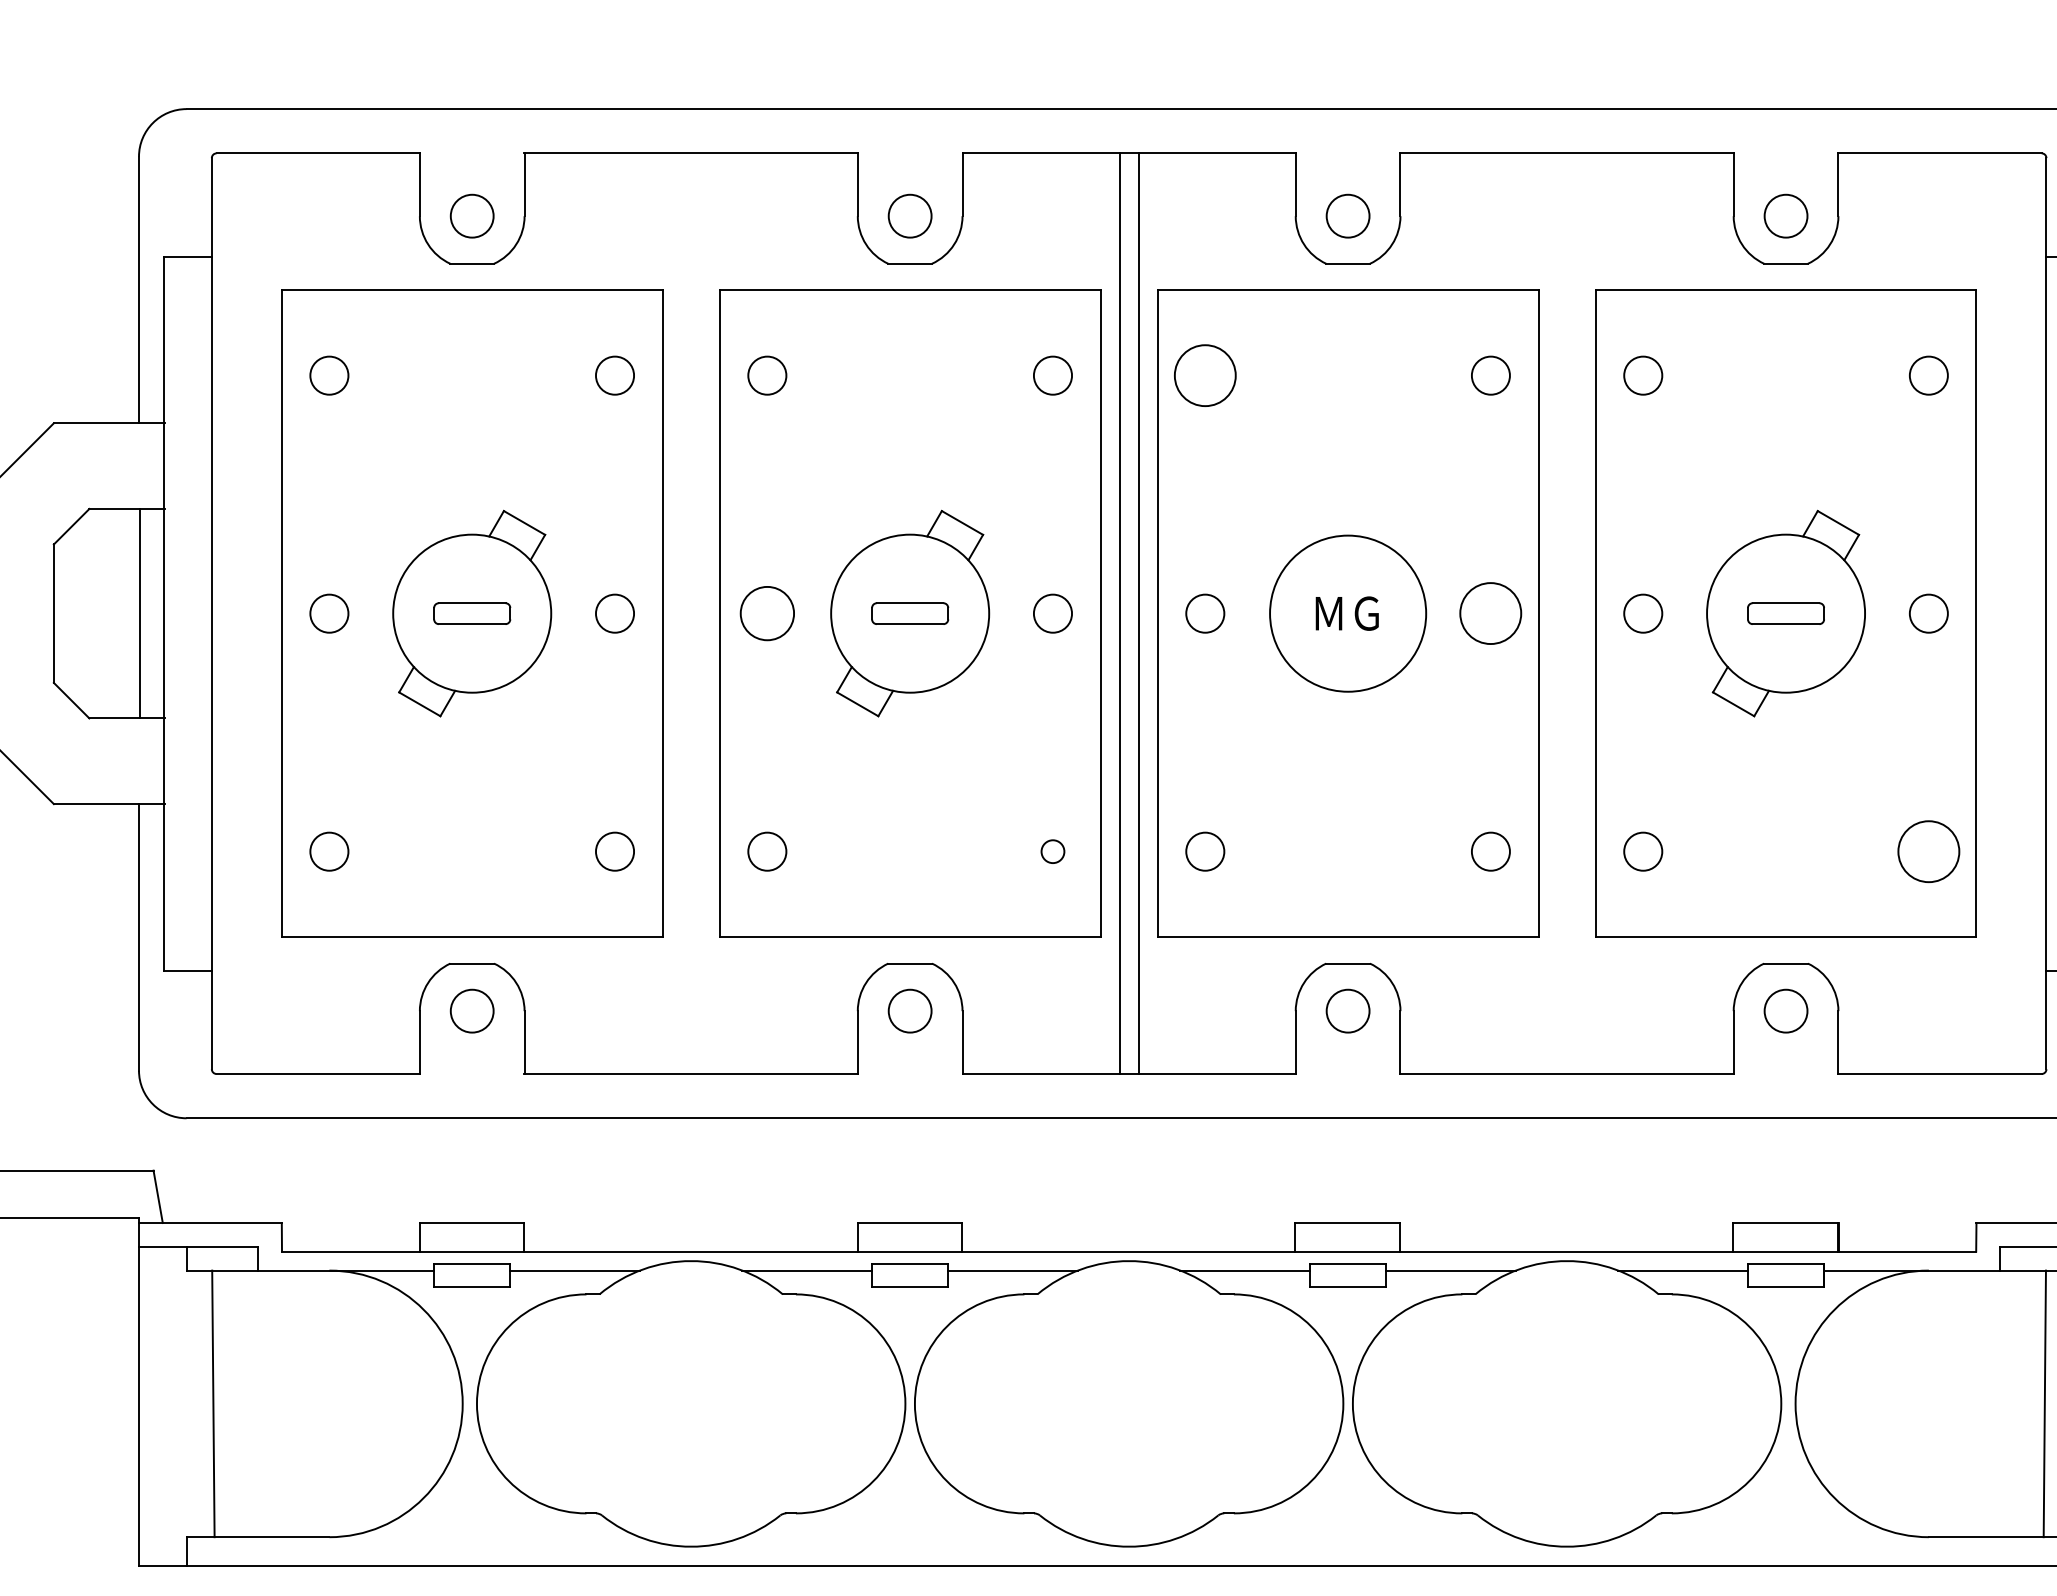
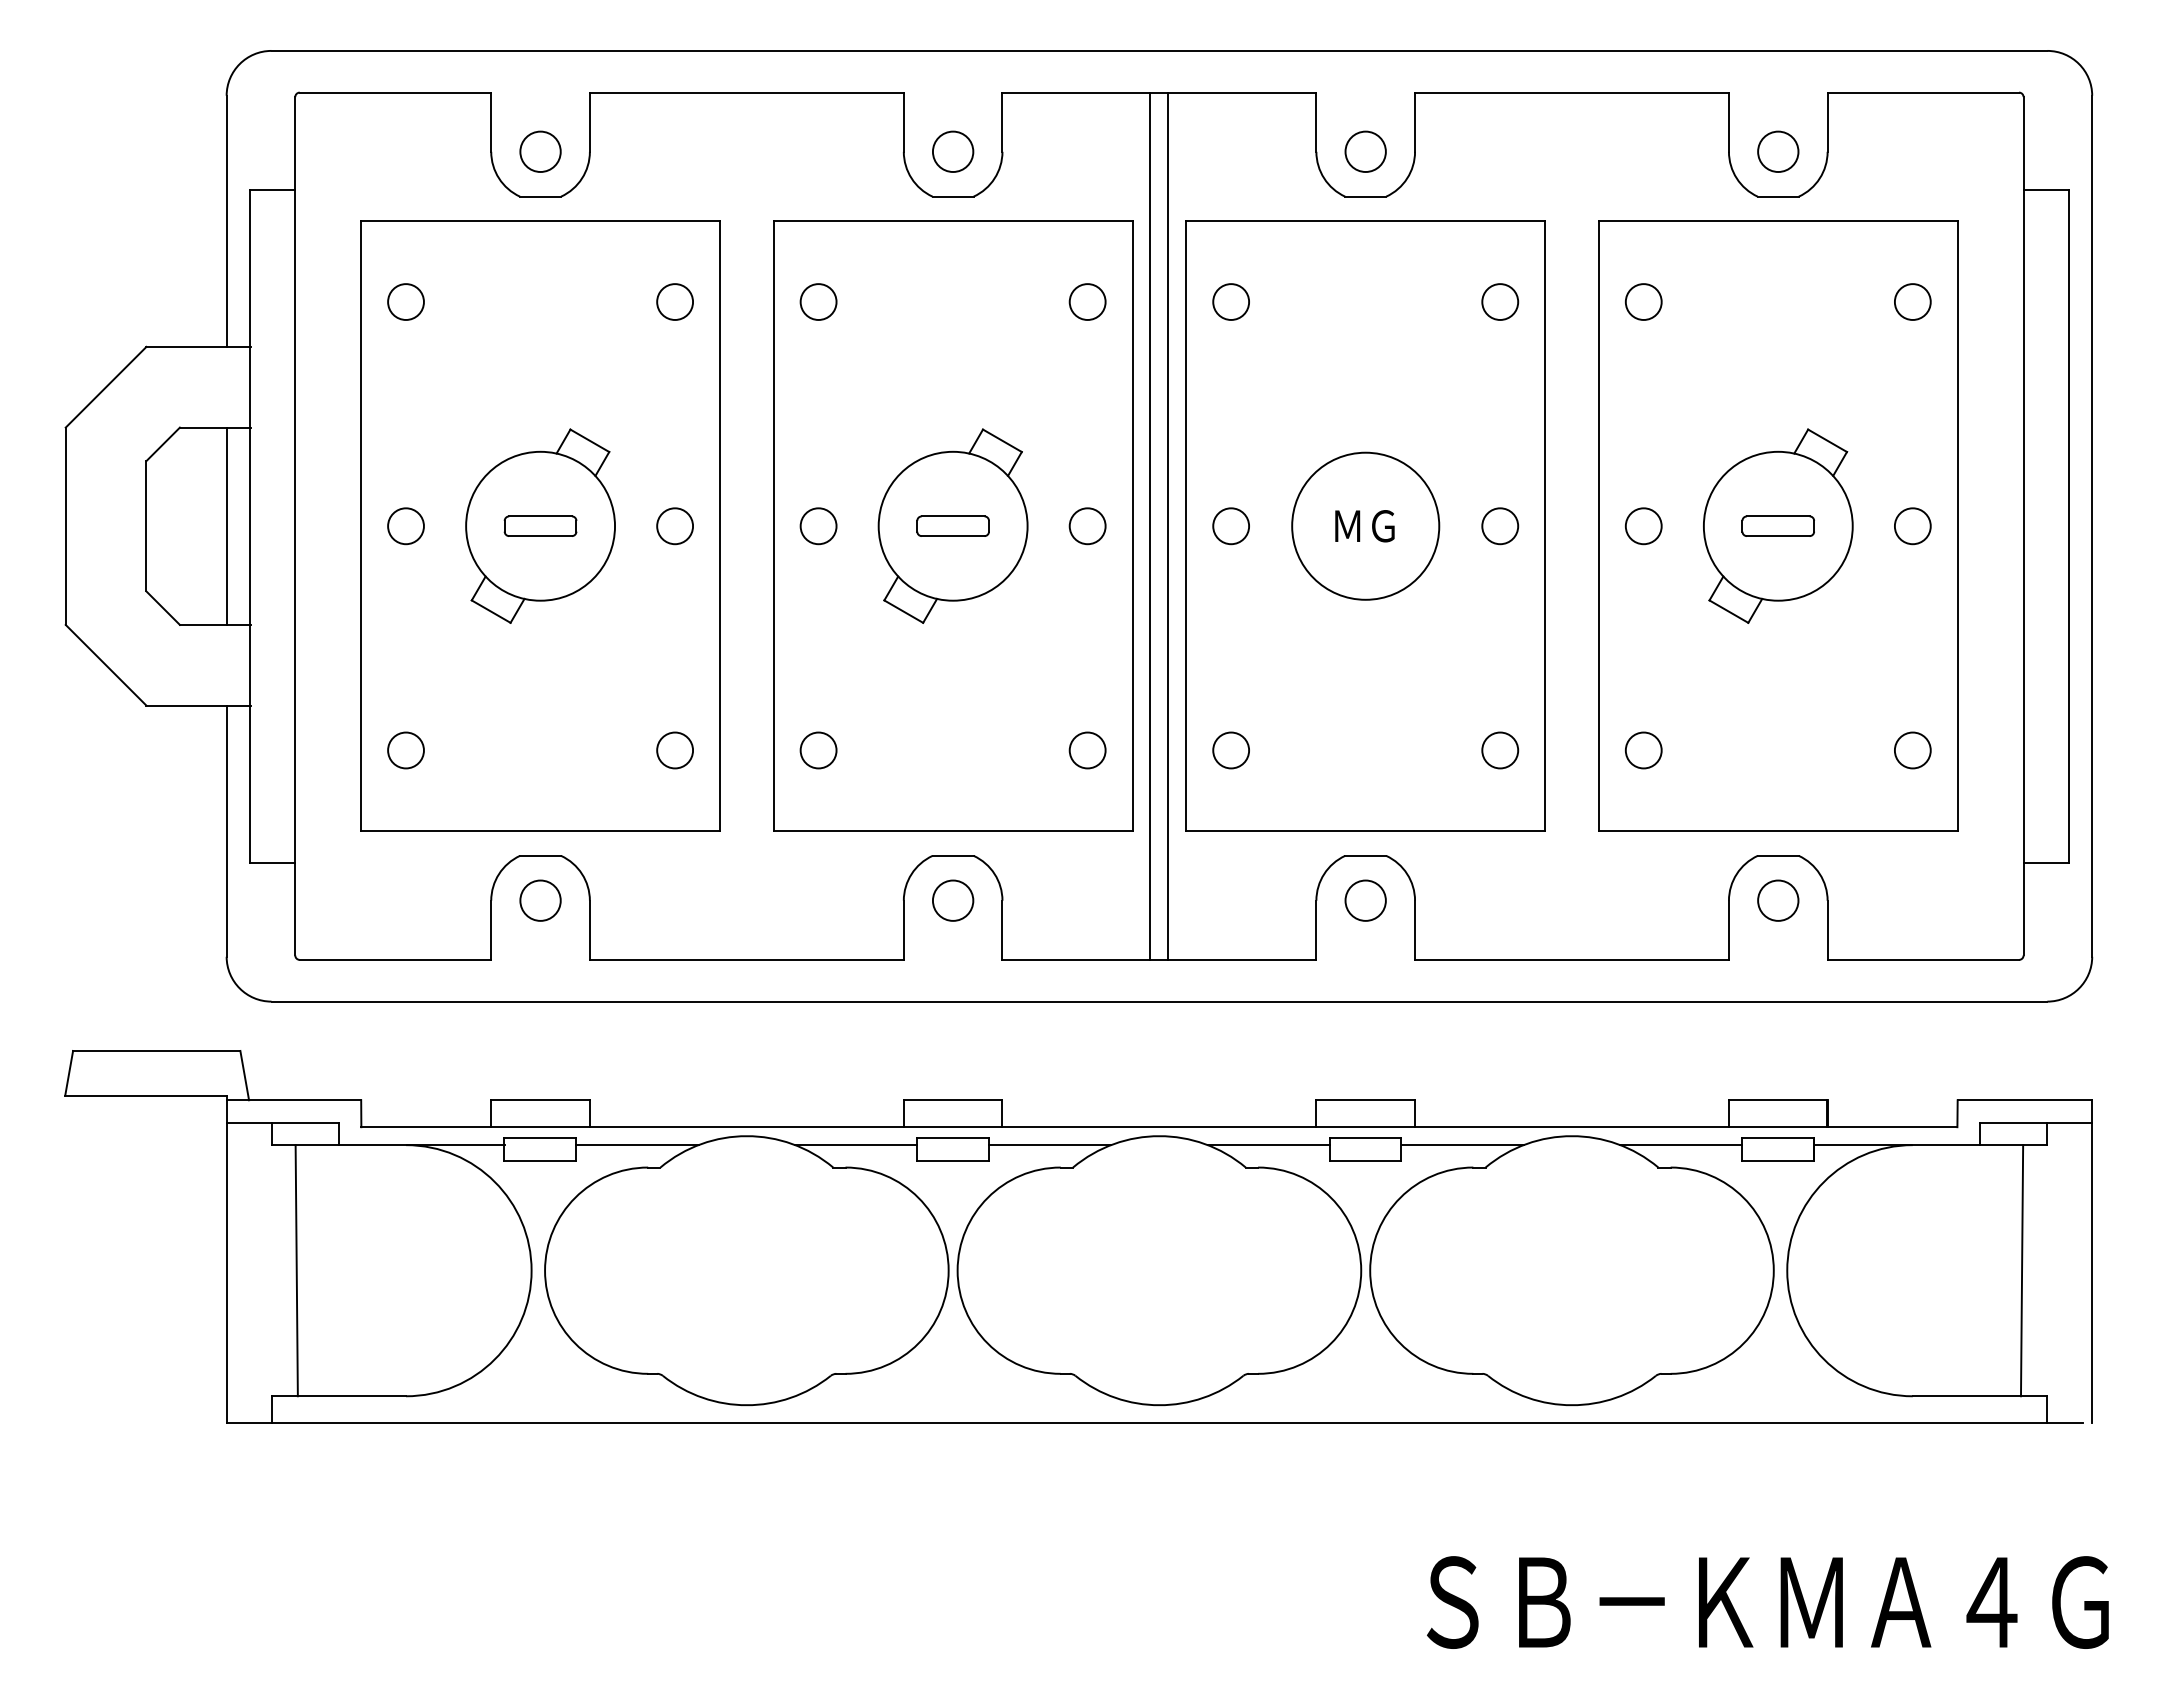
circle: (1205, 375) -> (1231, 301), size x0.62
circle: (767, 613) -> (818, 526), size x0.71
circle: (1491, 613) -> (1500, 526), size x0.62
circle: (1052, 851) -> (1087, 750), size x1.67
circle: (1928, 851) -> (1912, 750), size x0.62

